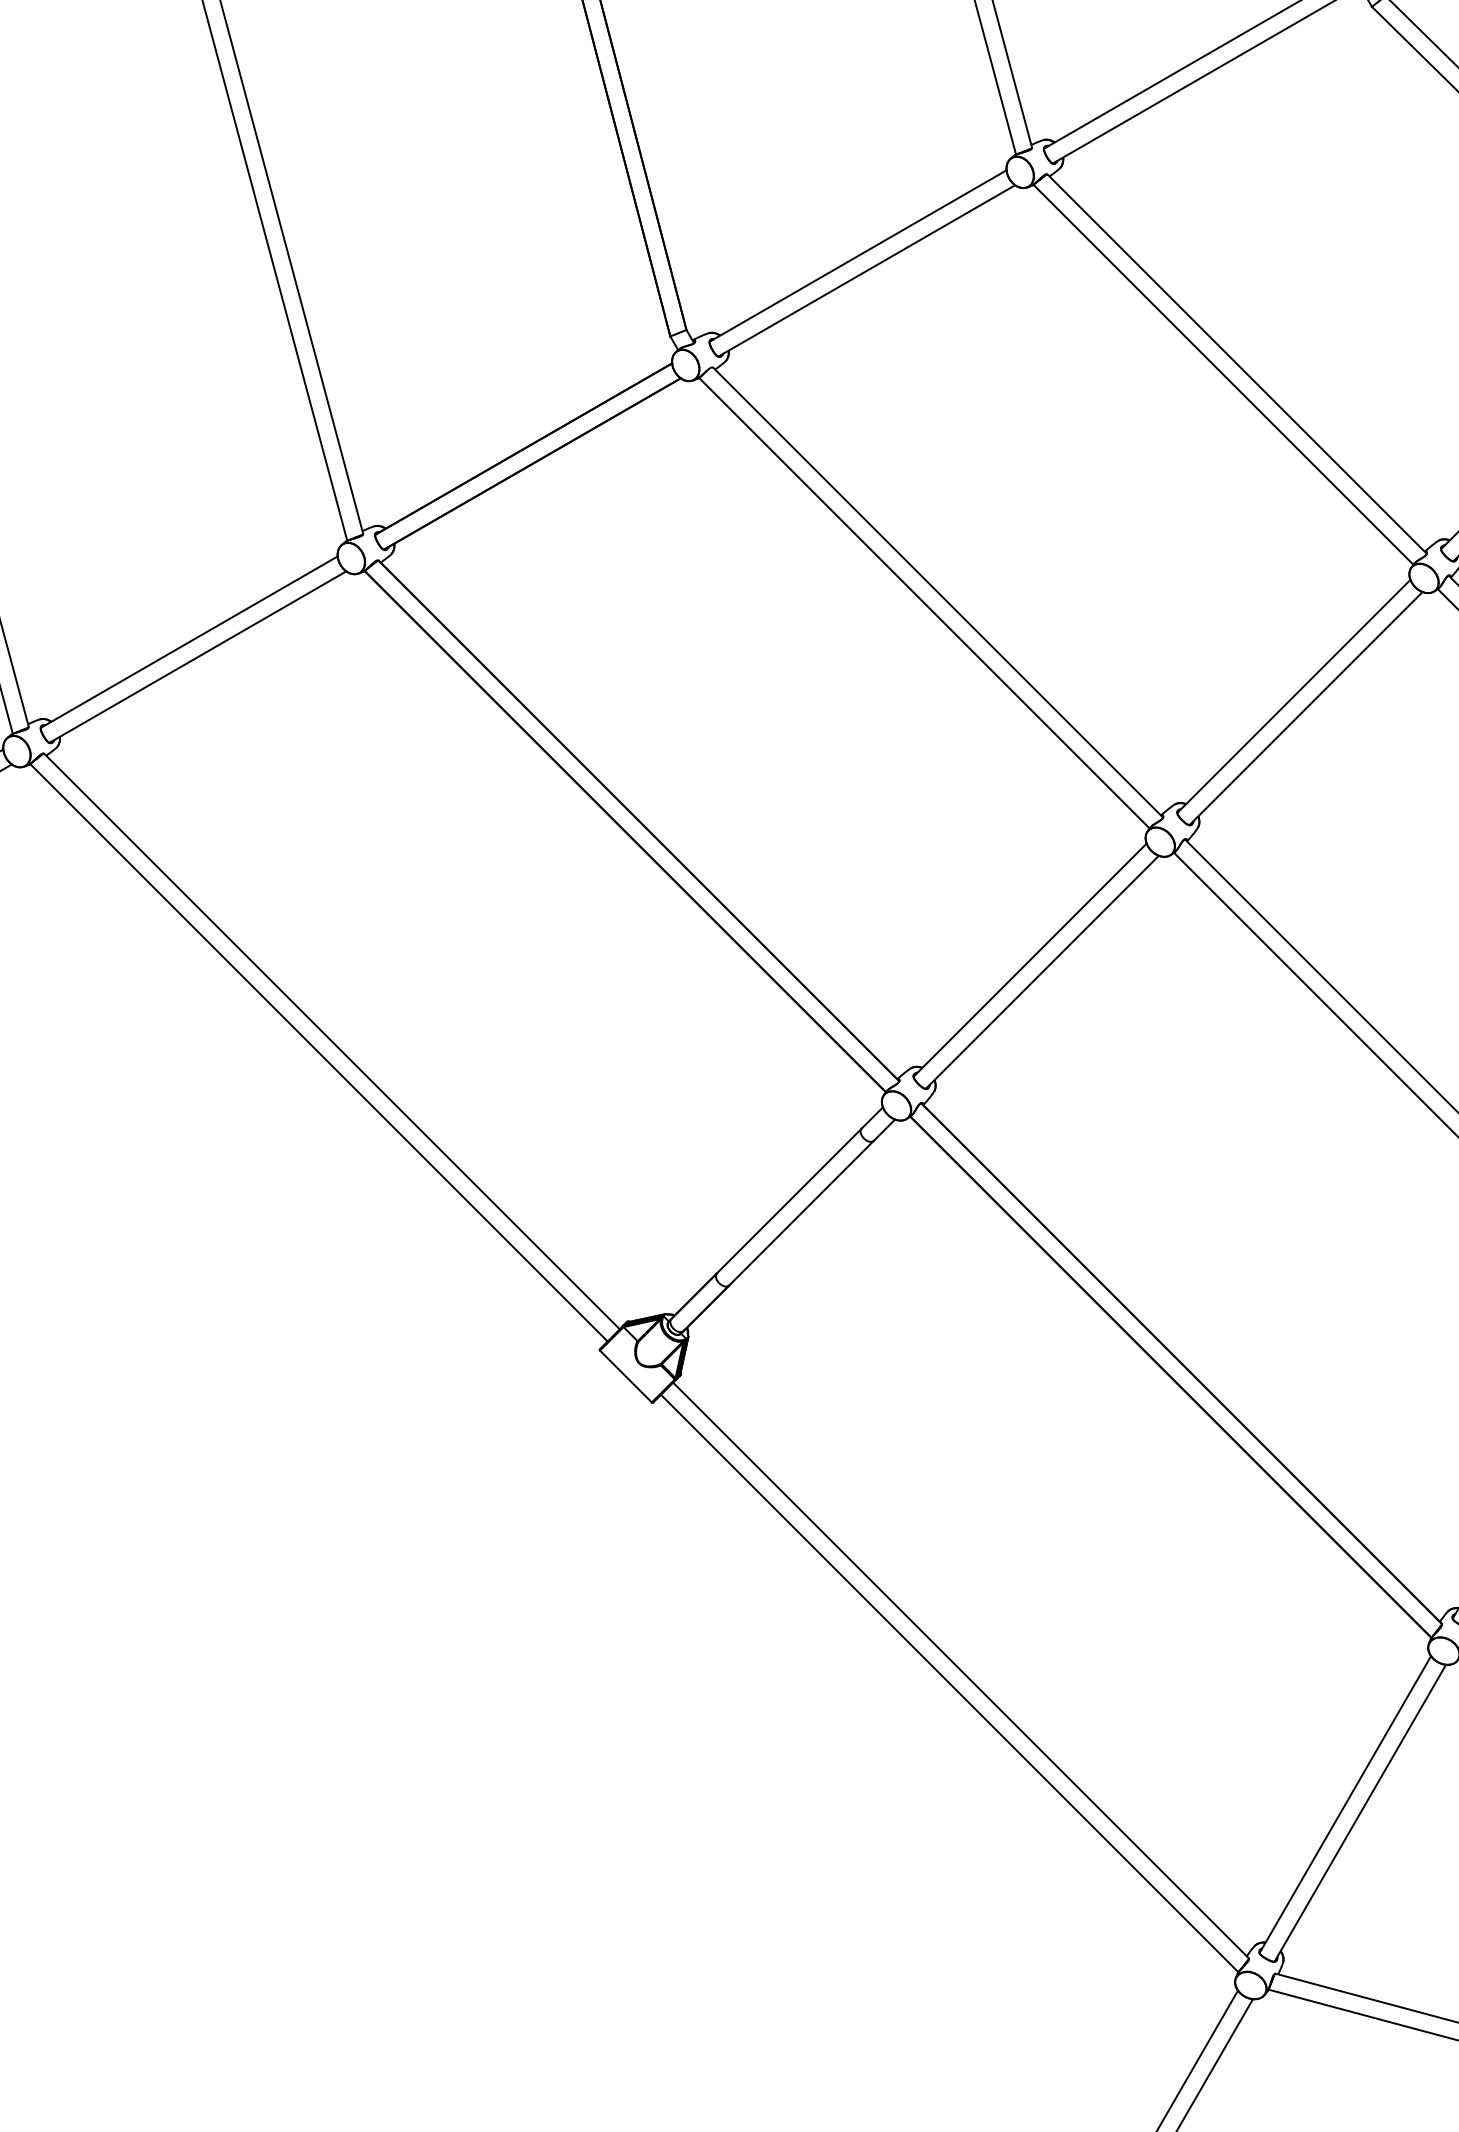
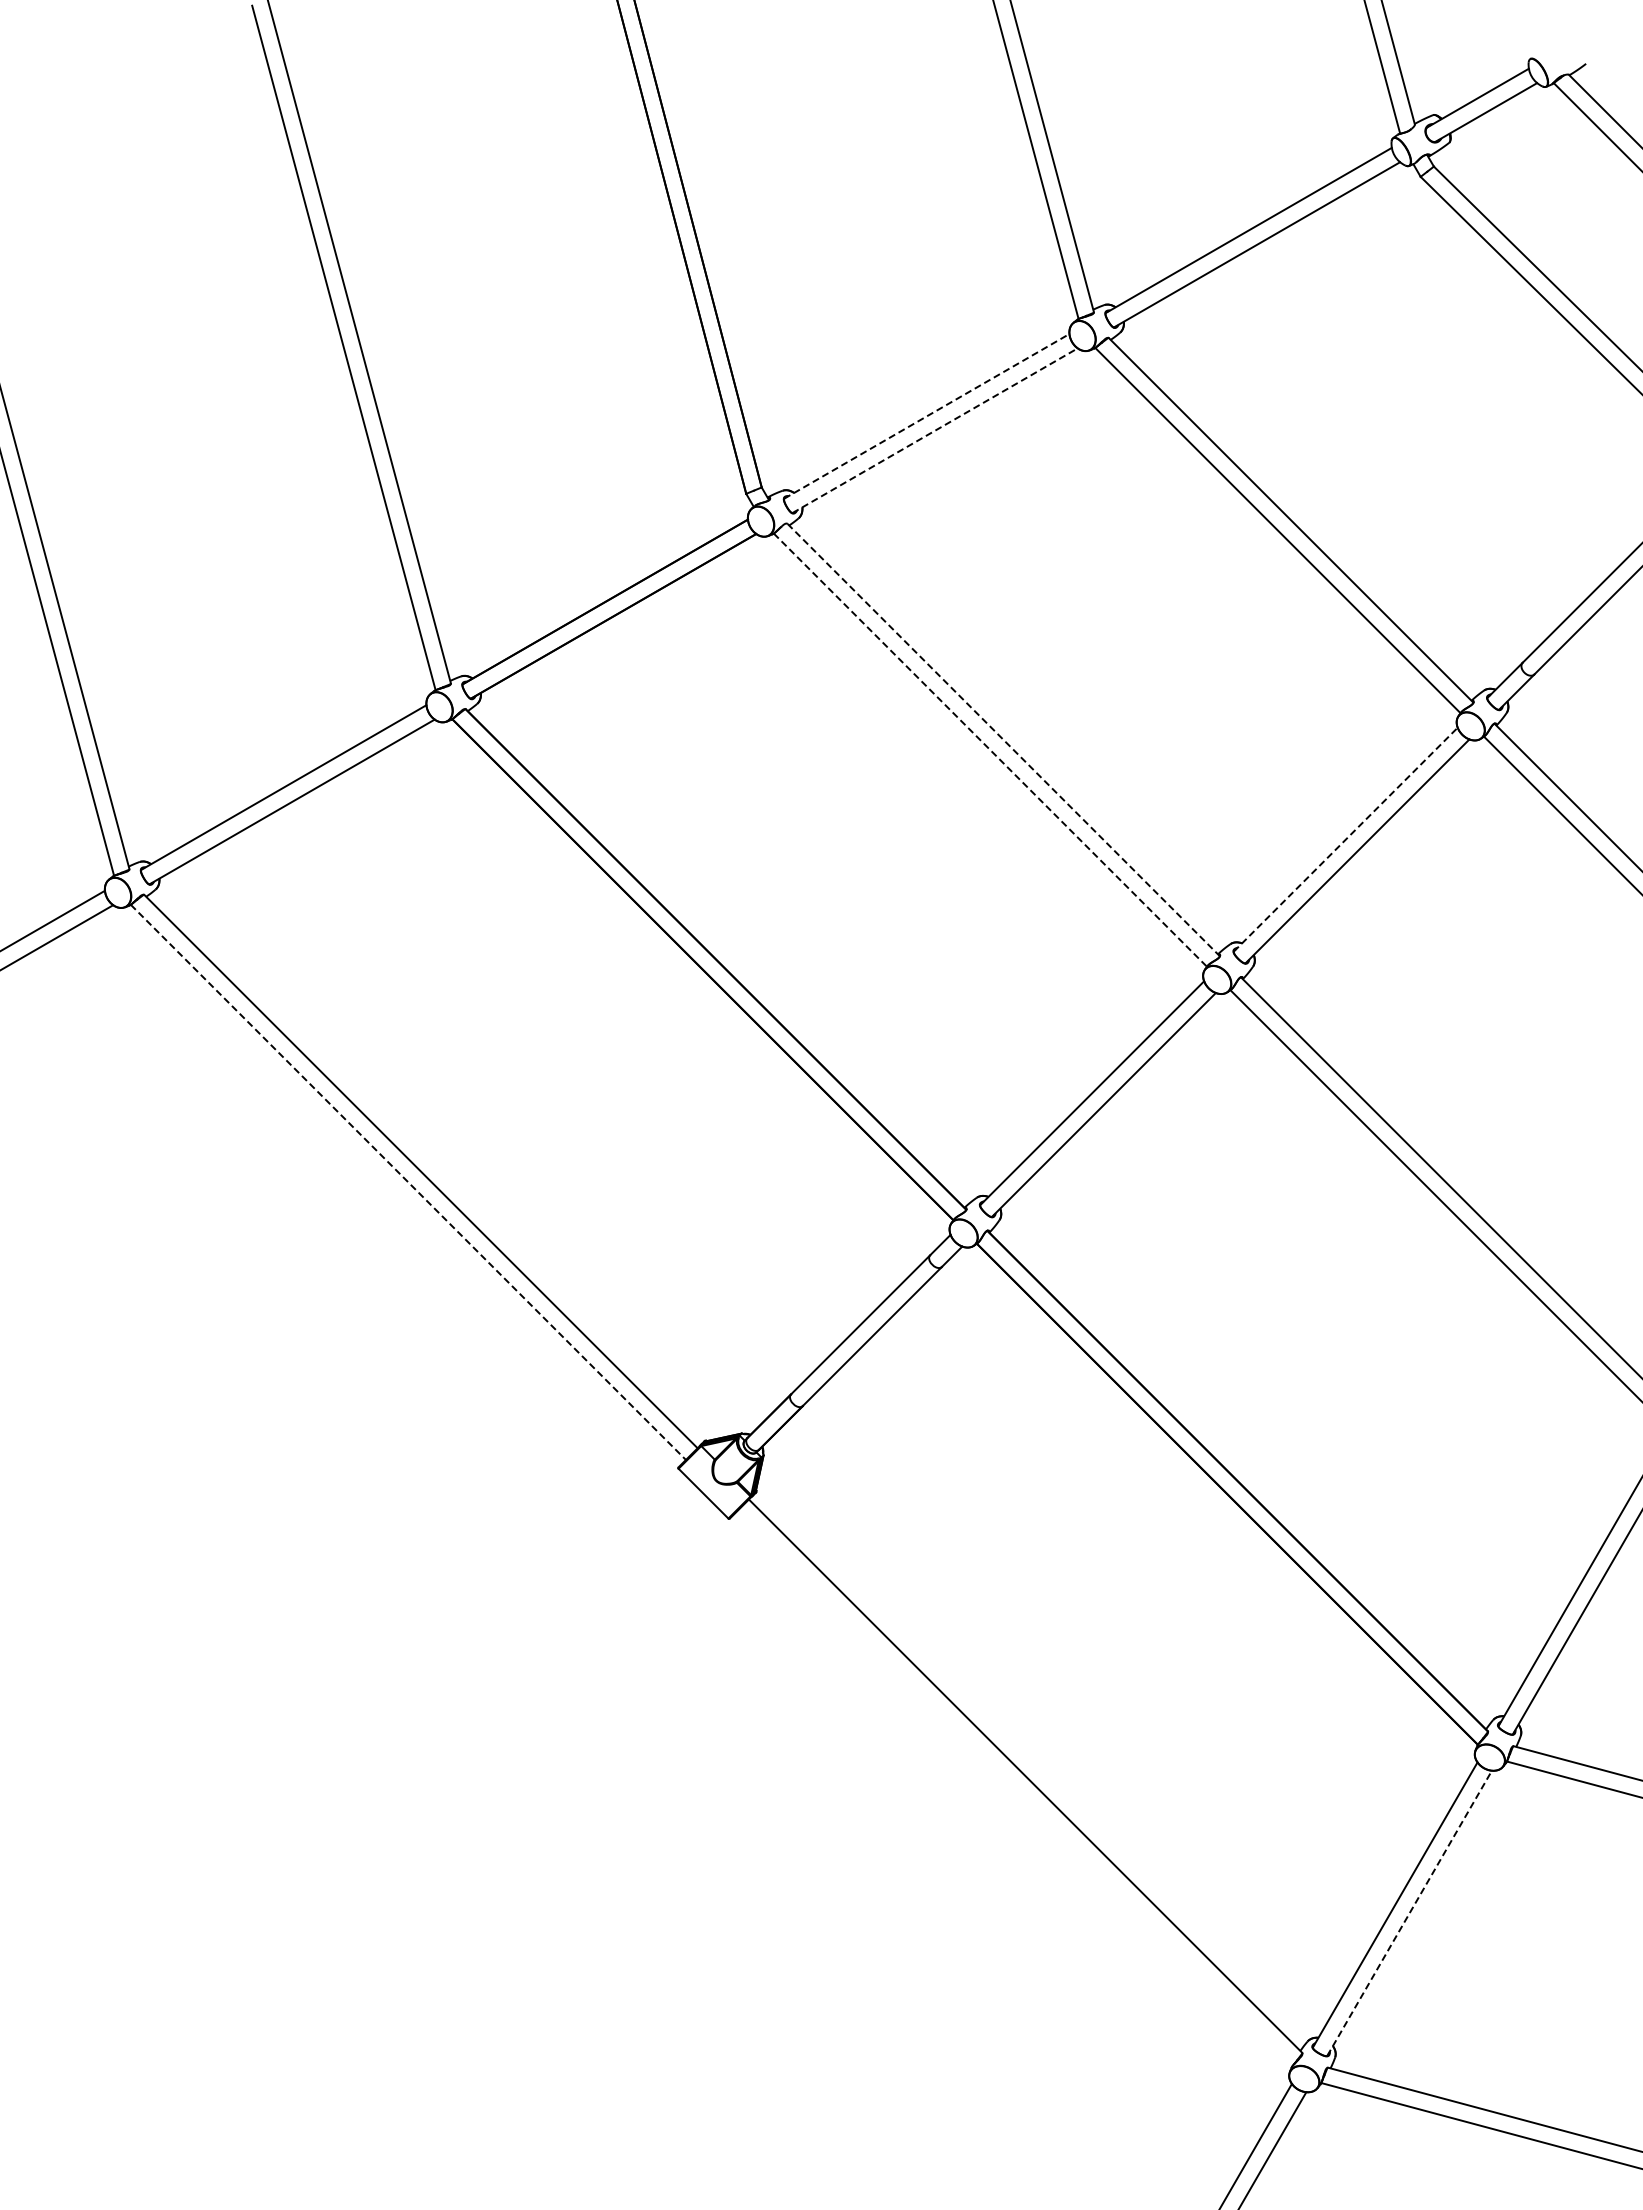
line: (857, 256) -> (926, 416), solid -> dashed
line: (867, 270) -> (935, 430), solid -> dashed
line: (937, 593) -> (1003, 740), solid -> dashed
line: (924, 603) -> (990, 750), solid -> dashed
line: (1294, 696) -> (1346, 839), solid -> dashed
line: (319, 1052) -> (408, 1182), solid -> dashed
line: (949, 1683) -> (1014, 1788), removed
line: (1360, 1813) -> (1409, 1913), solid -> dashed

